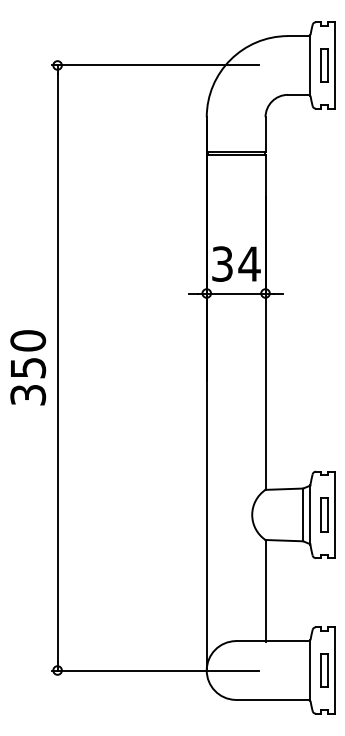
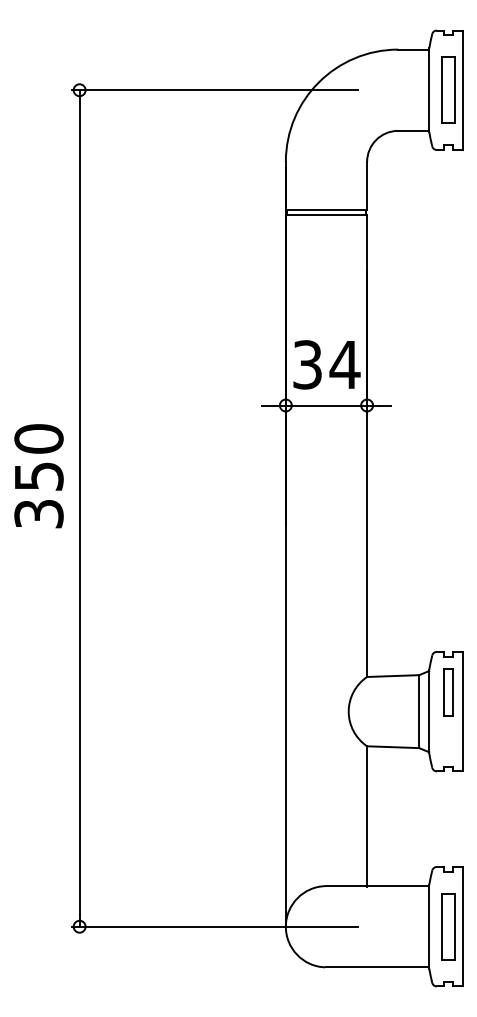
part: (324, 65) -> (448, 90), size x1.4
text: (27, 368) -> (38, 476), moved
part: (324, 514) -> (448, 692), moved
part: (324, 670) -> (448, 926), size x1.4

